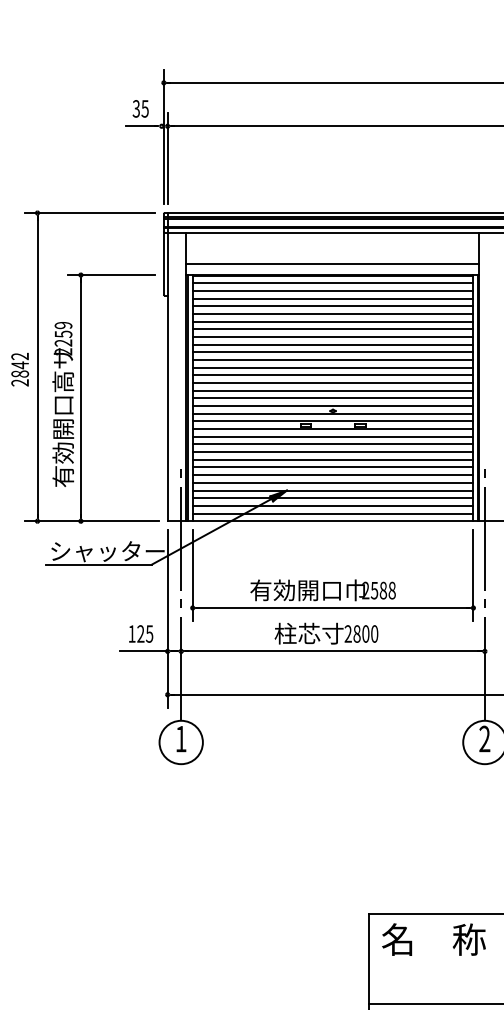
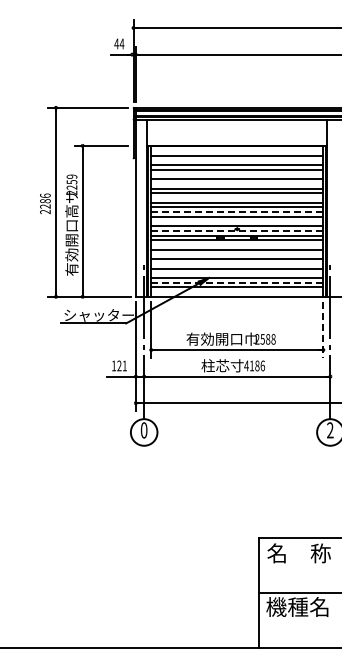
text: (140, 108) -> (119, 43), 35 -> 44
line: (331, 264) -> (236, 139), removed
line: (333, 282) -> (237, 150), removed
line: (333, 298) -> (237, 160), removed
line: (333, 321) -> (237, 174), removed
line: (333, 336) -> (237, 183), removed
line: (333, 359) -> (237, 197), removed
text: (20, 364) -> (45, 200), 2842 -> 2286
line: (331, 383) -> (236, 212), solid -> dashed
line: (333, 398) -> (237, 221), removed
line: (331, 413) -> (236, 230), solid -> dashed
line: (333, 437) -> (237, 245), removed
line: (333, 452) -> (237, 254), removed
line: (333, 466) -> (237, 263), removed
line: (333, 483) -> (237, 273), removed
line: (331, 497) -> (236, 282), solid -> dashed
line: (333, 514) -> (237, 292), removed
line: (473, 576) -> (323, 330), solid -> dashed
text: (149, 633) -> (124, 365), 125 -> 121
text: (361, 633) -> (254, 365), 2800 -> 4186
text: (180, 739) -> (143, 430), 1 -> 0

